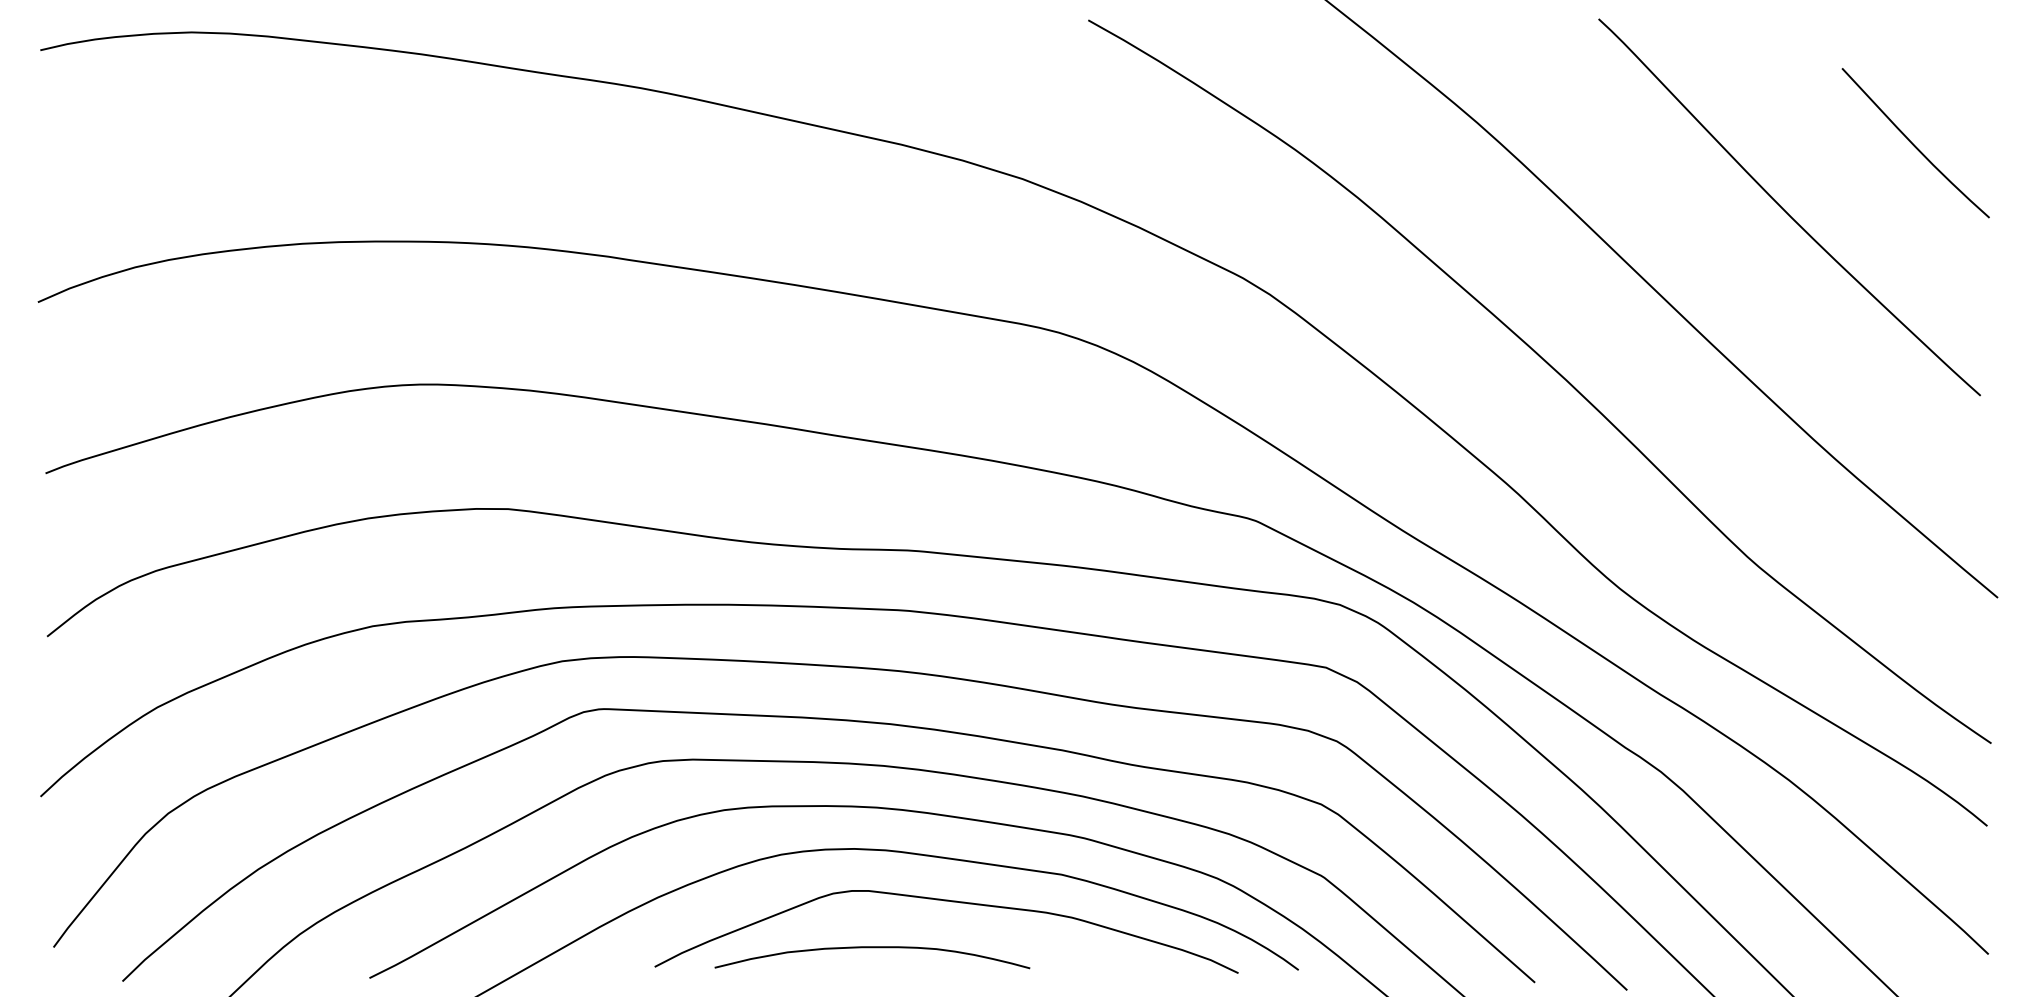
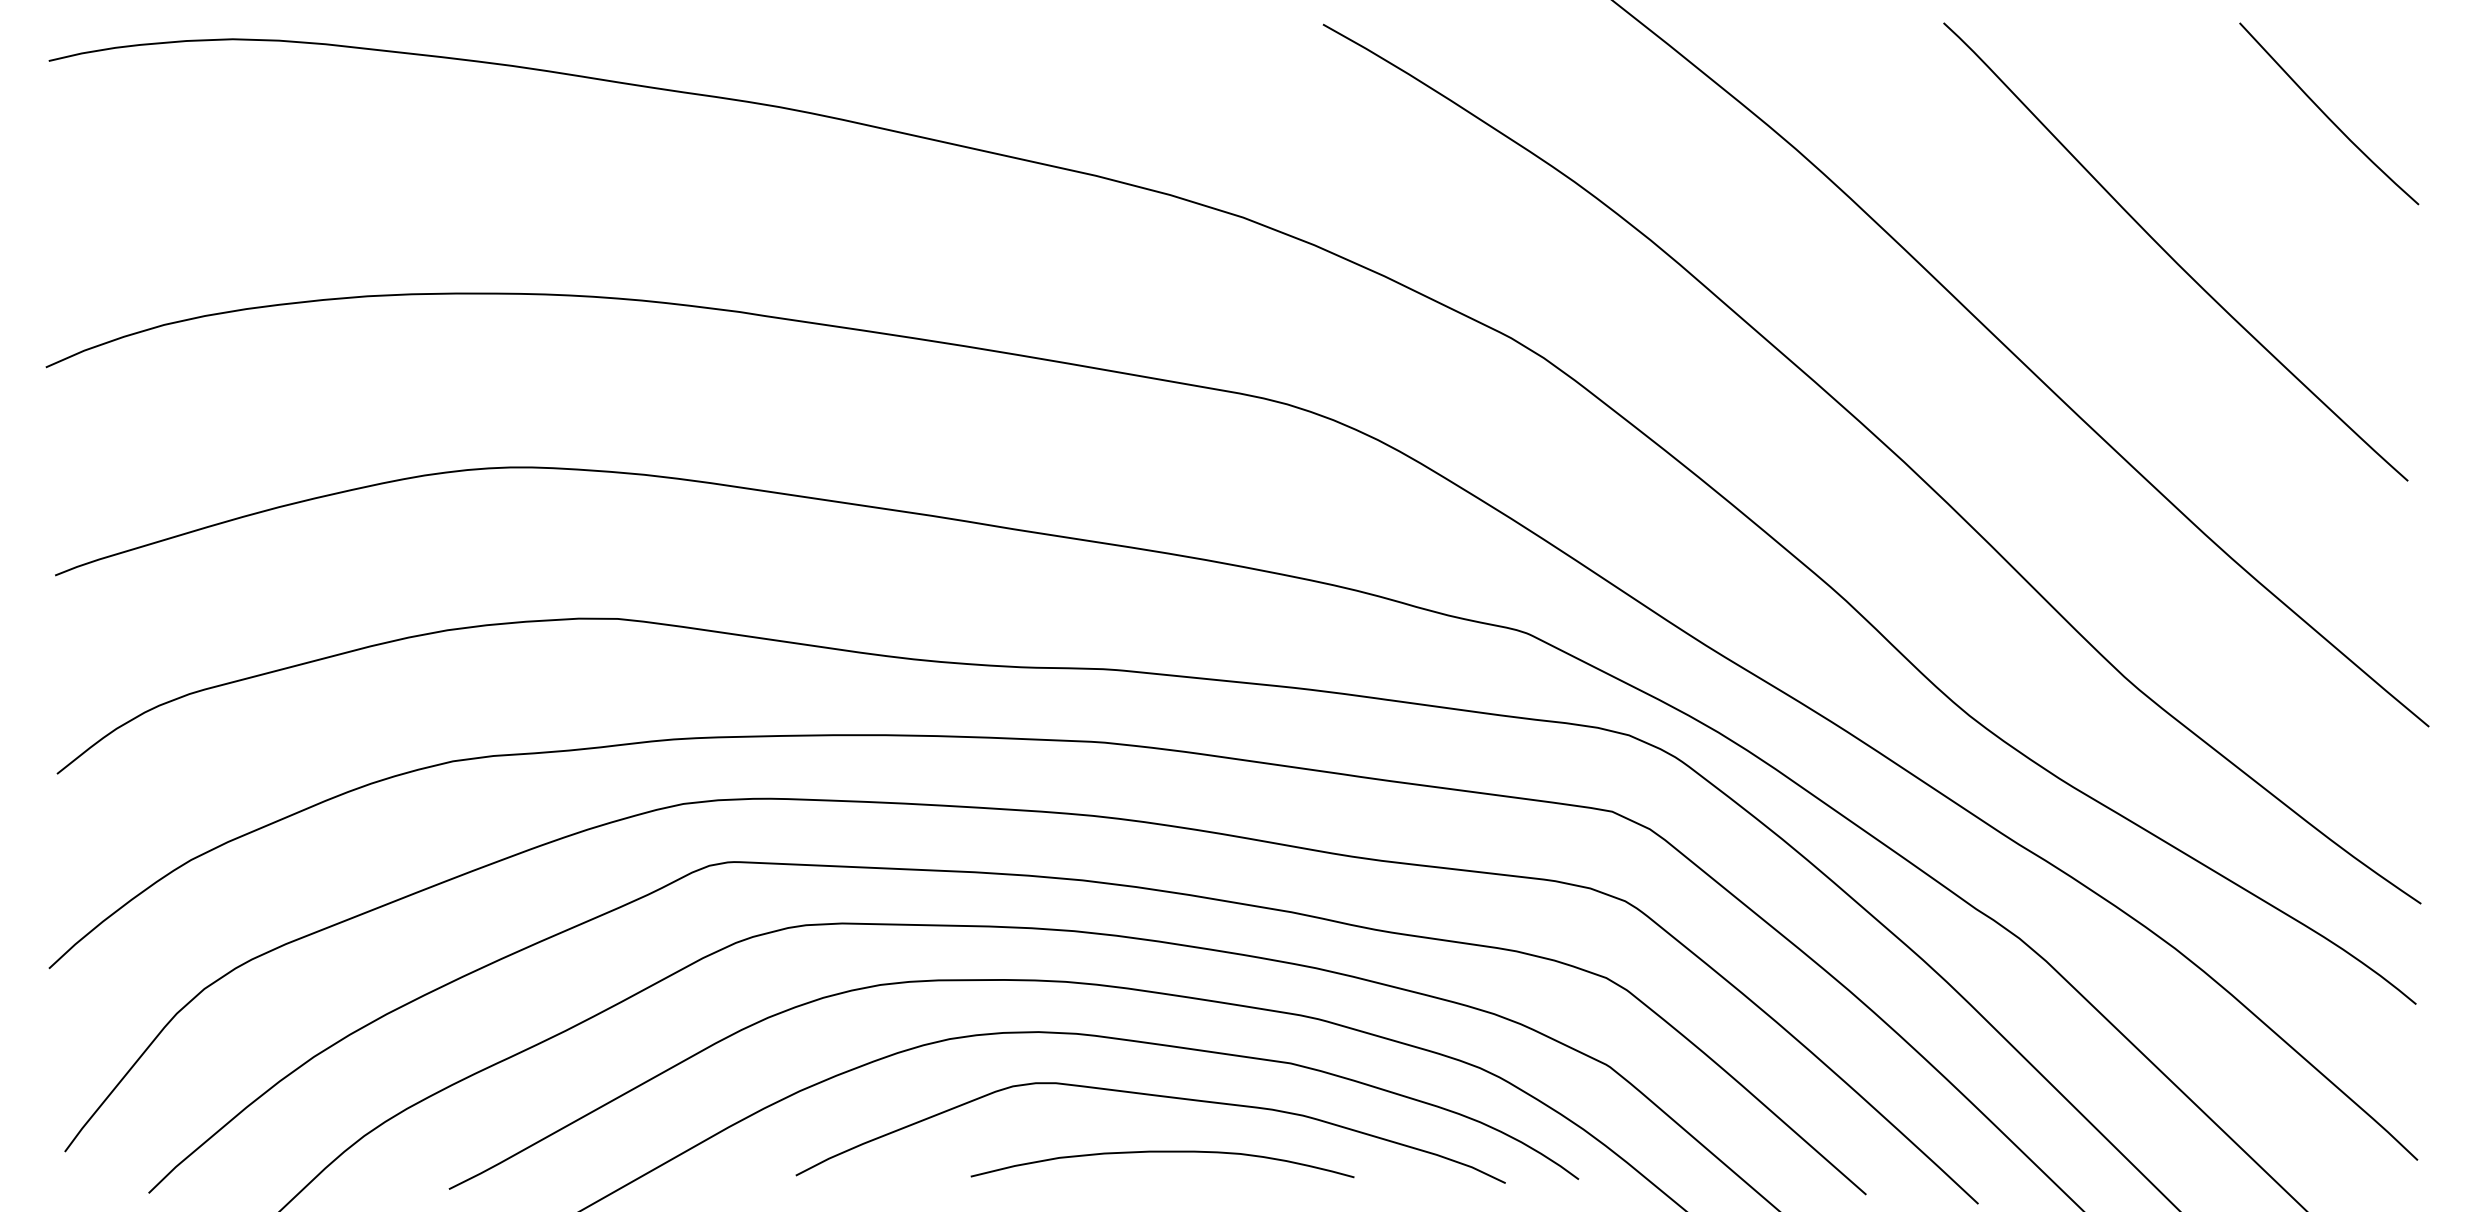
curve: (1914, 144) -> (2327, 115), moved
curve: (872, 947) -> (1162, 1152), moved

